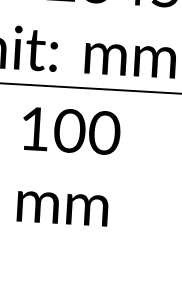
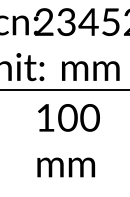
text: (68, 166) -> (68, 140), moved

